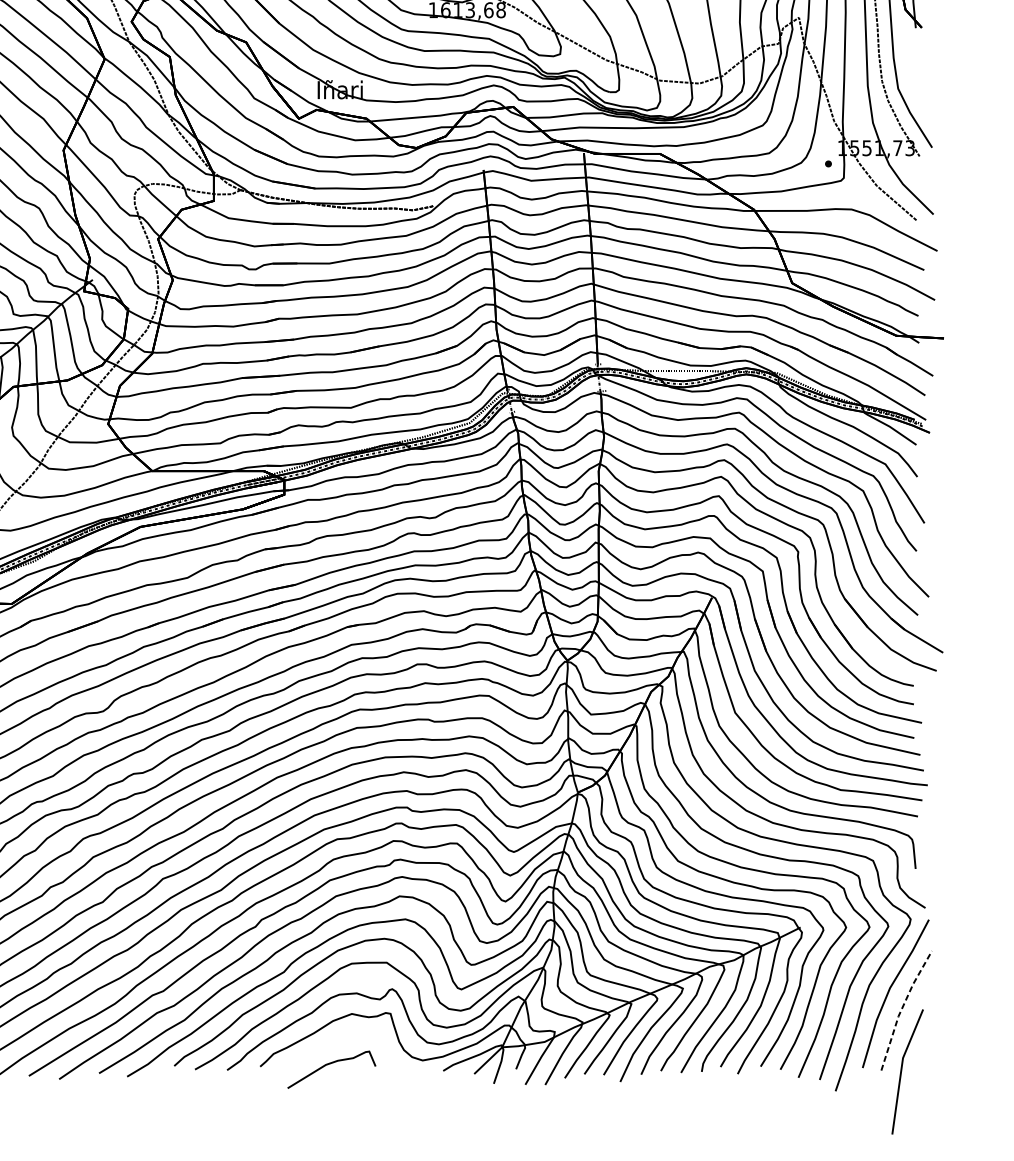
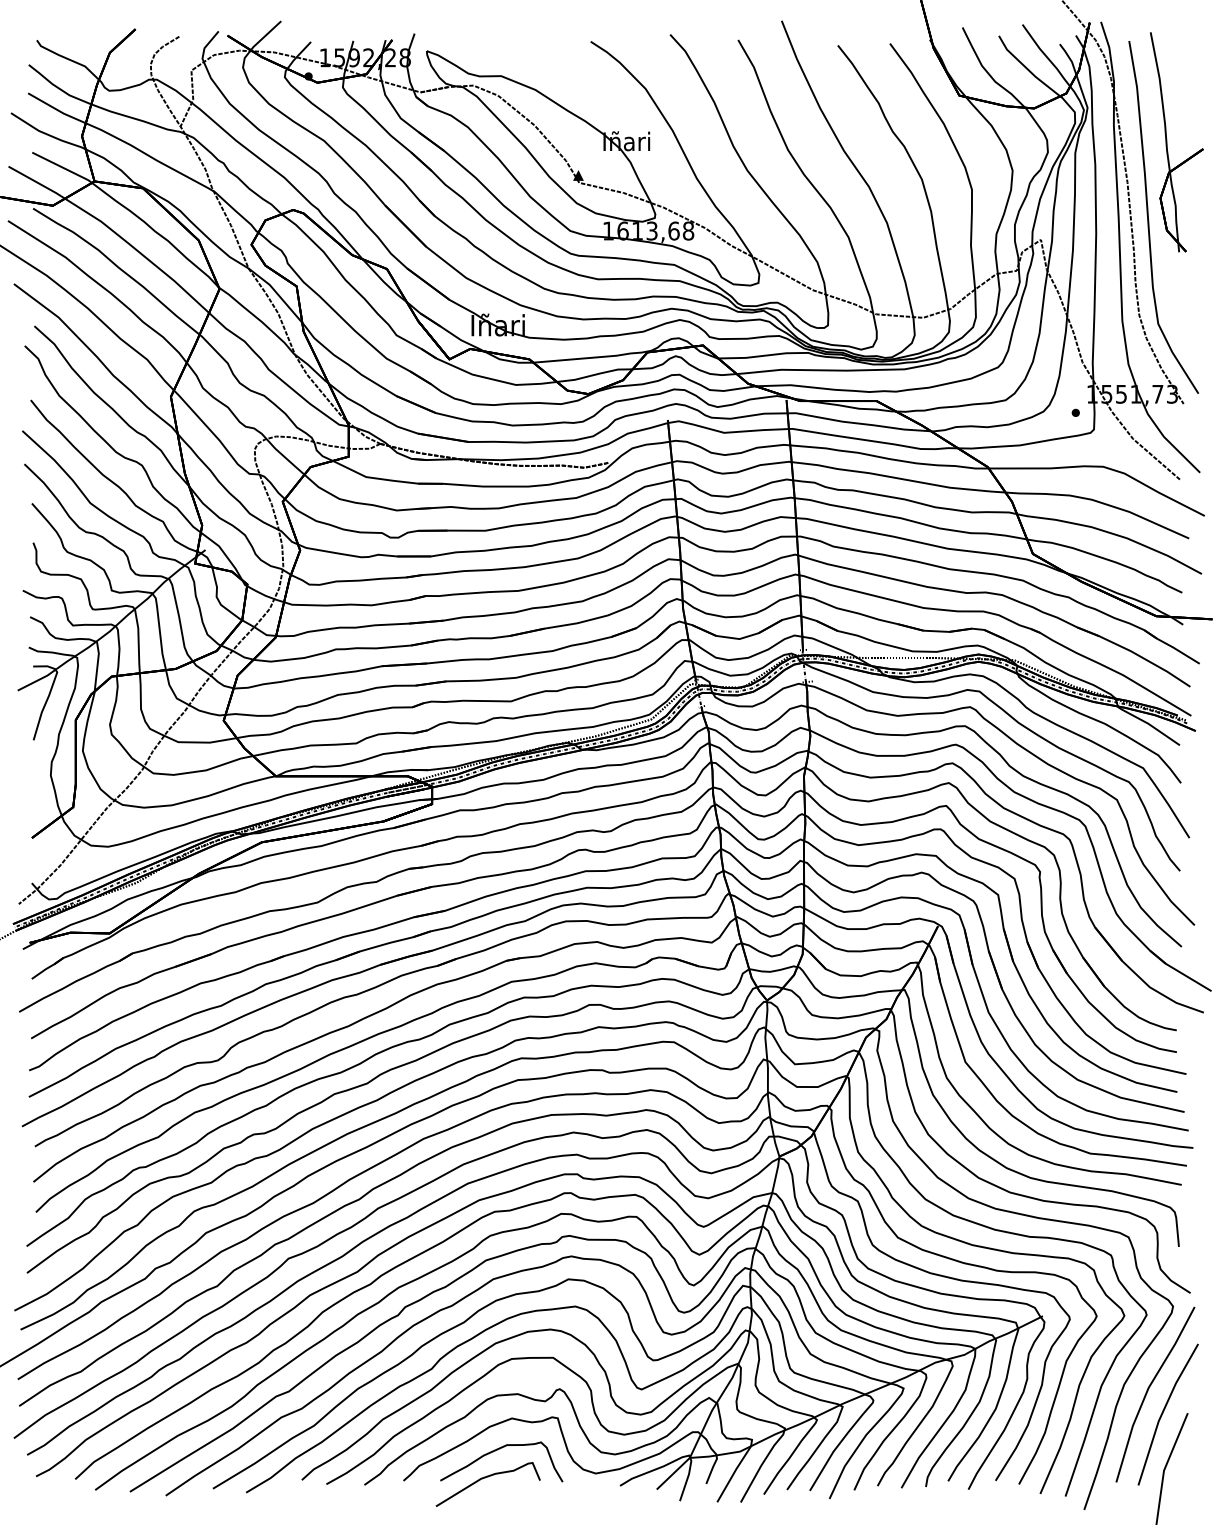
line: (901, 1008) -> (1162, 1412), dashed -> solid
curve: (337, 1041) -> (495, 1451), added

